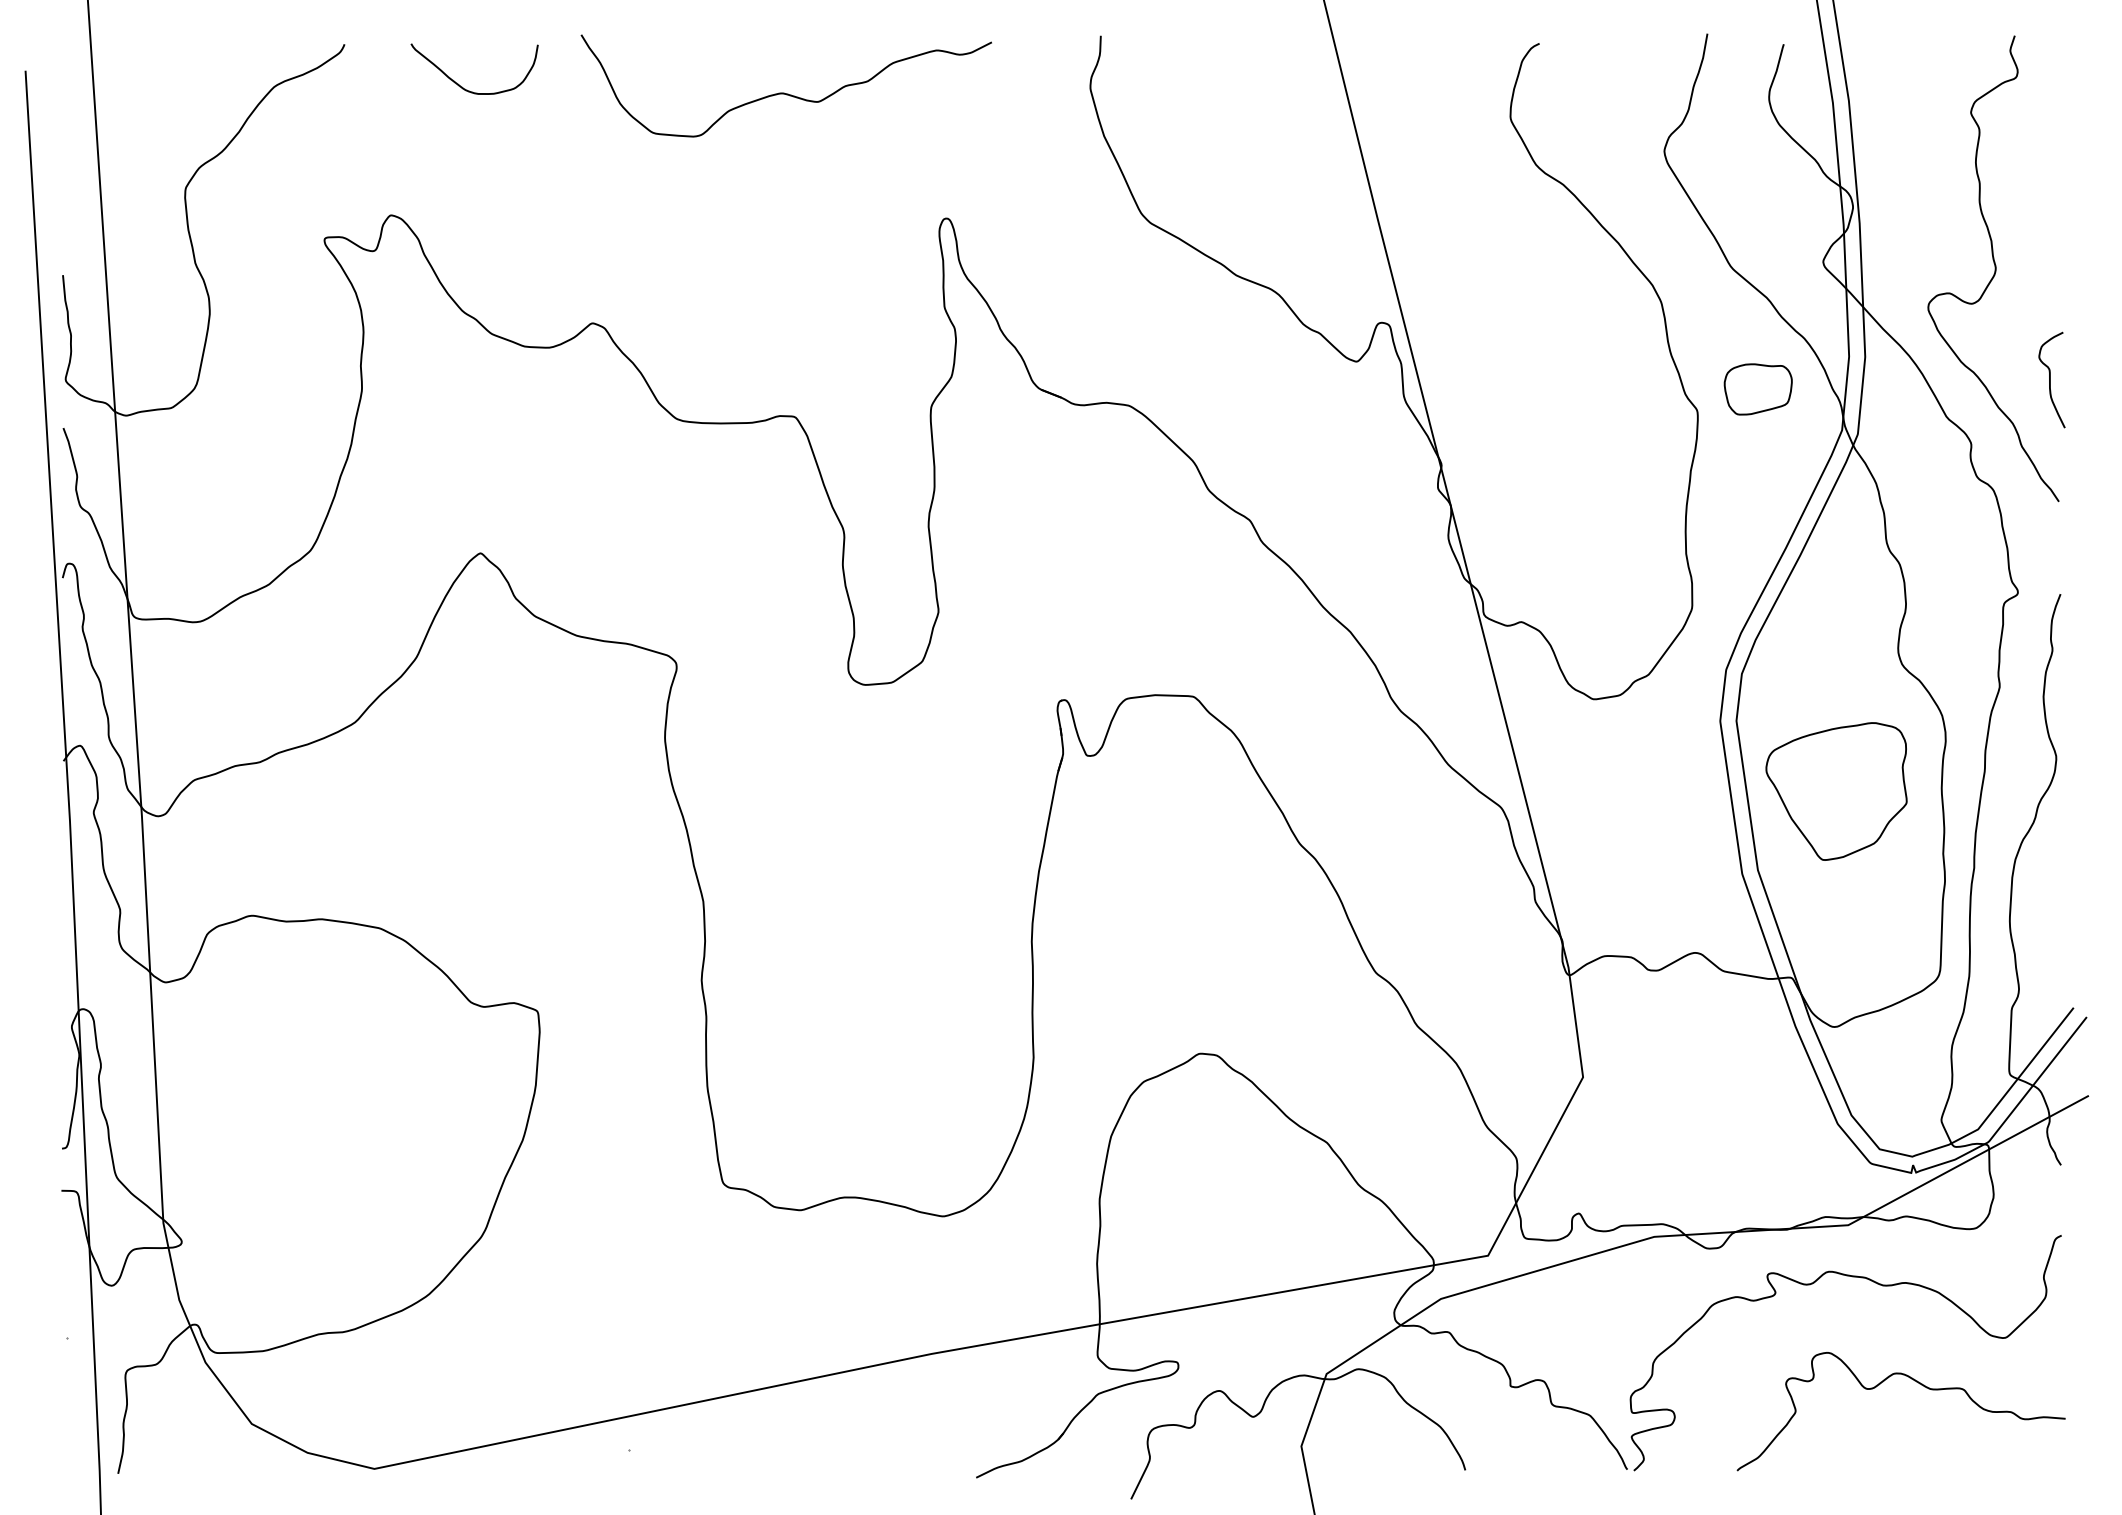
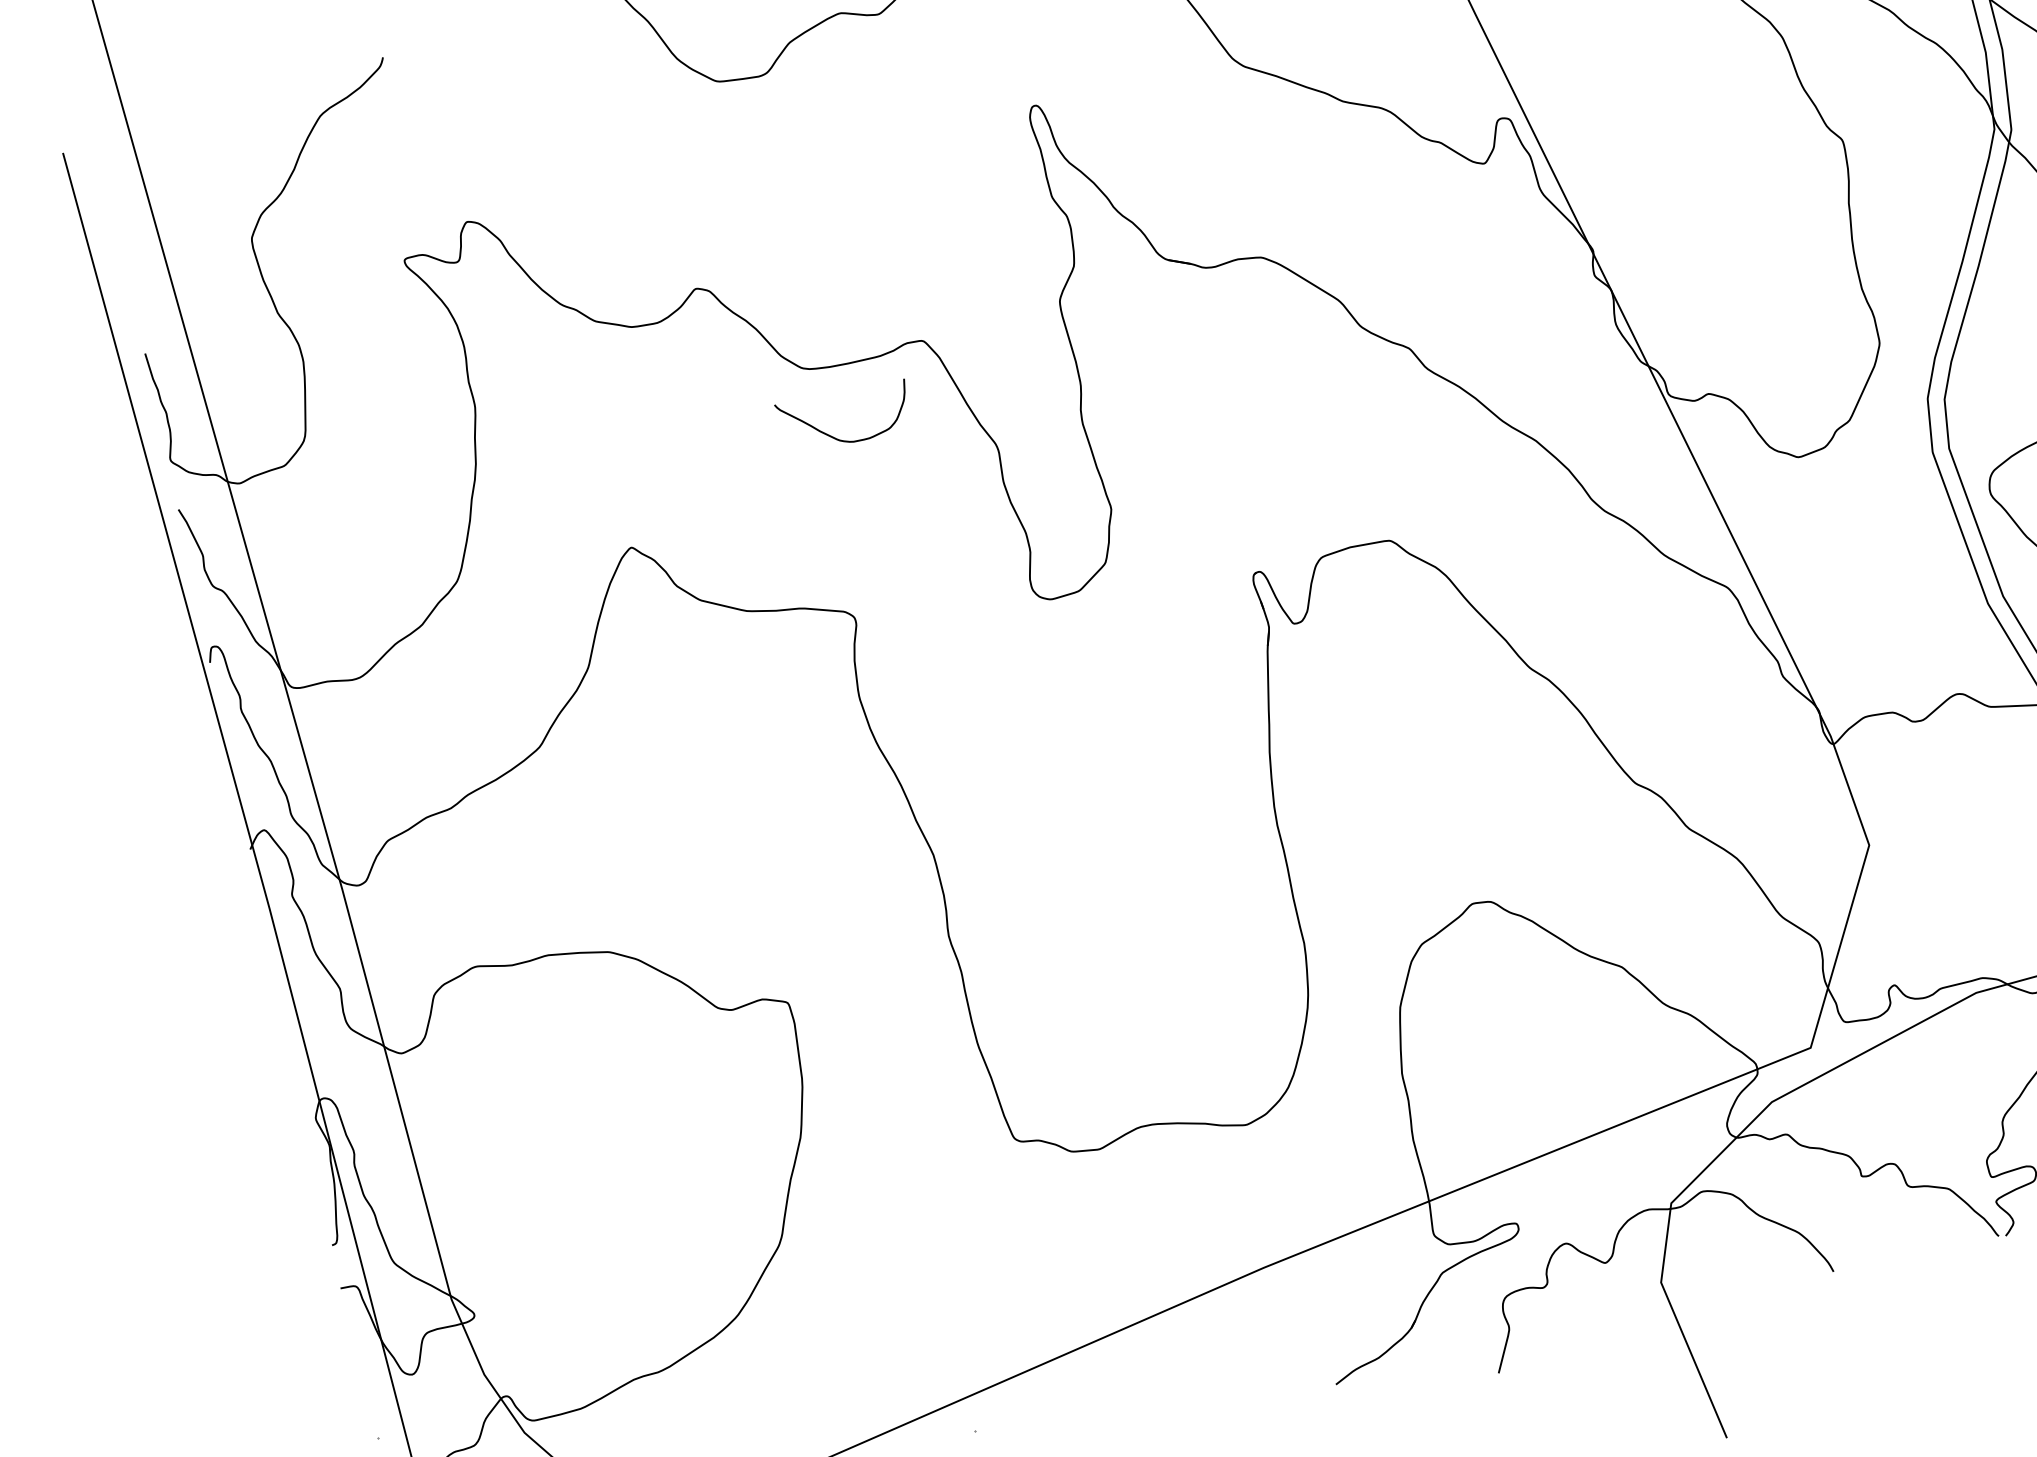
curve: (462, 86) -> (836, 437), moved
part: (1757, 389) -> (1899, 105), removed

